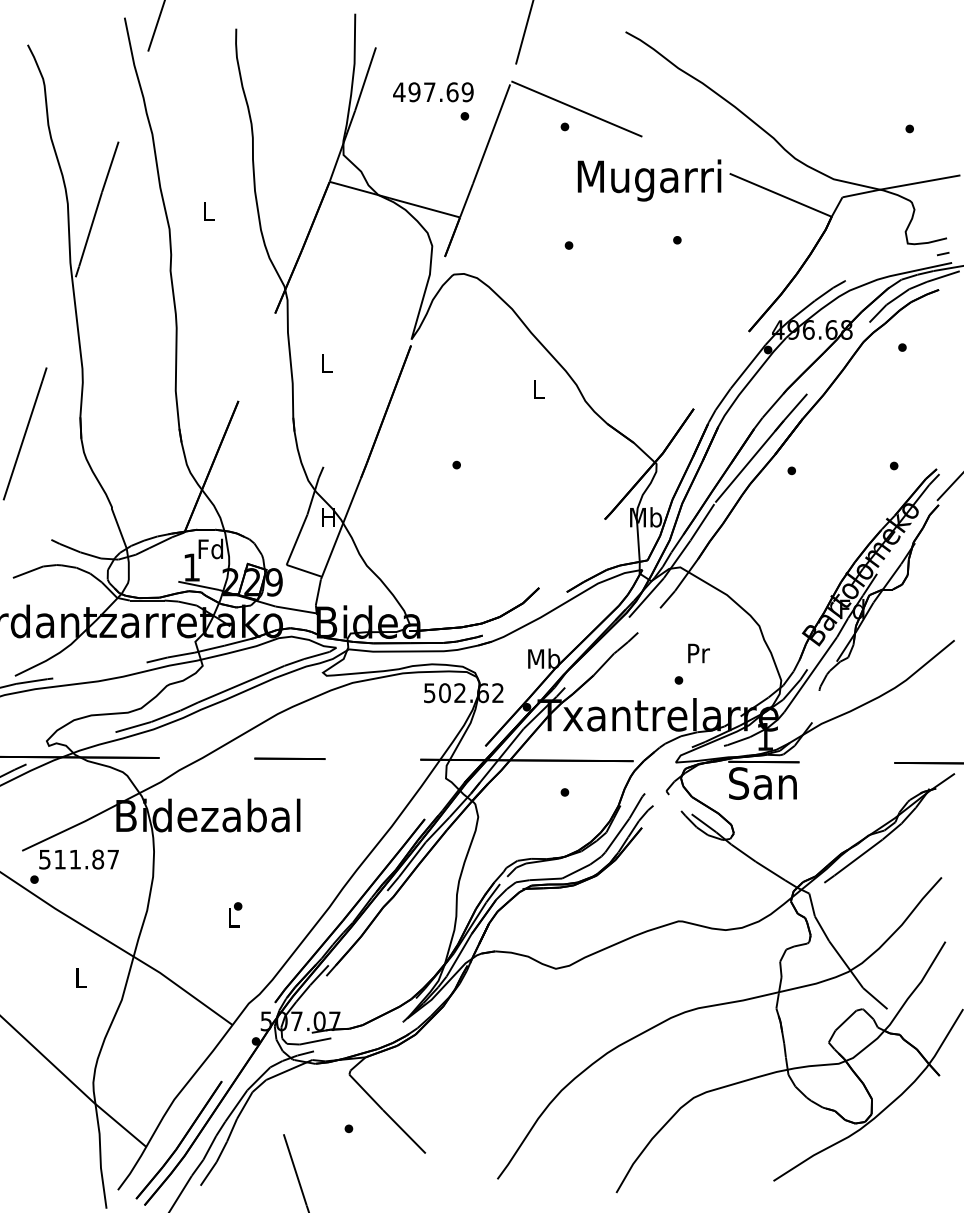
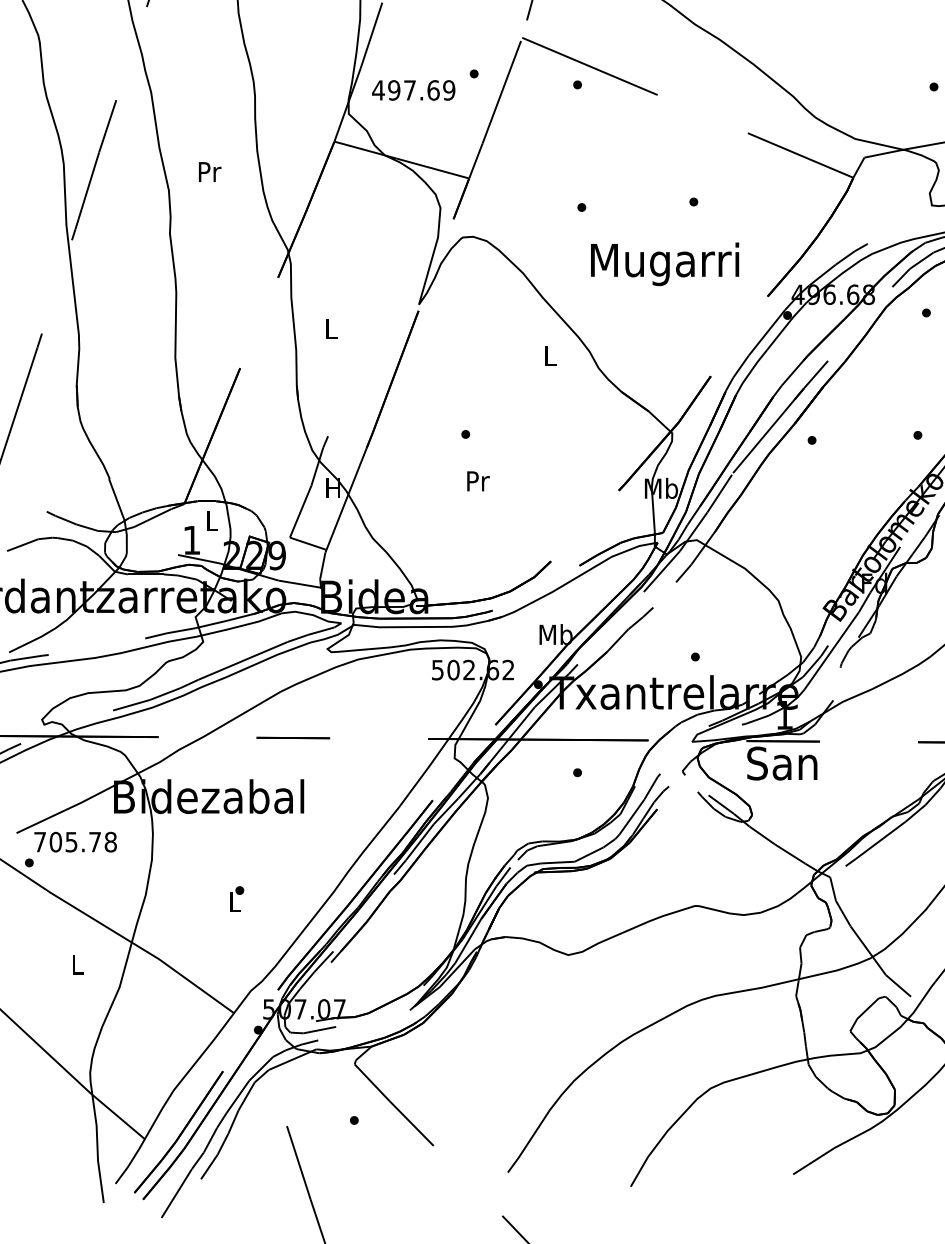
text: (433, 92) -> (413, 90), moved
text: (649, 180) -> (664, 264), moved
text: (209, 210) -> (210, 171), L -> Pr
text: (210, 548) -> (211, 520), Fd -> L
text: (698, 653) -> (477, 481), moved
text: (79, 859) -> (75, 842), 511.87 -> 705.78

